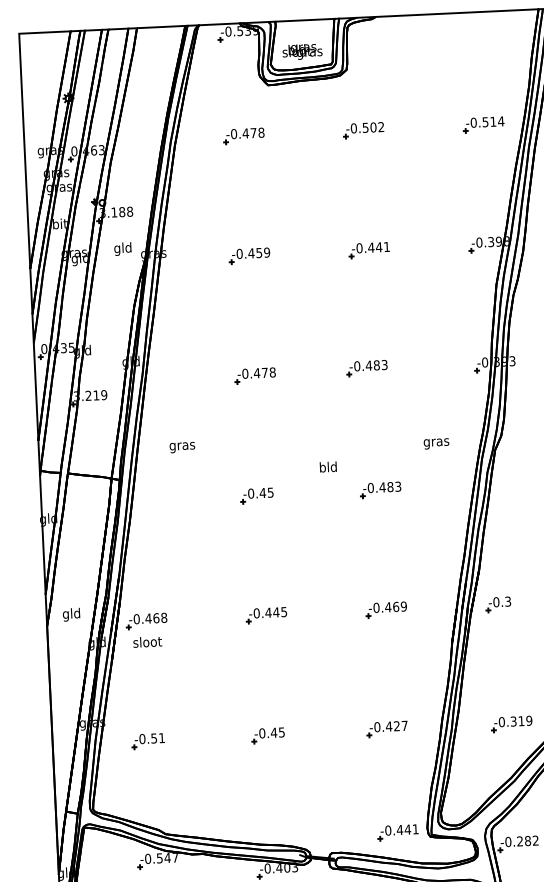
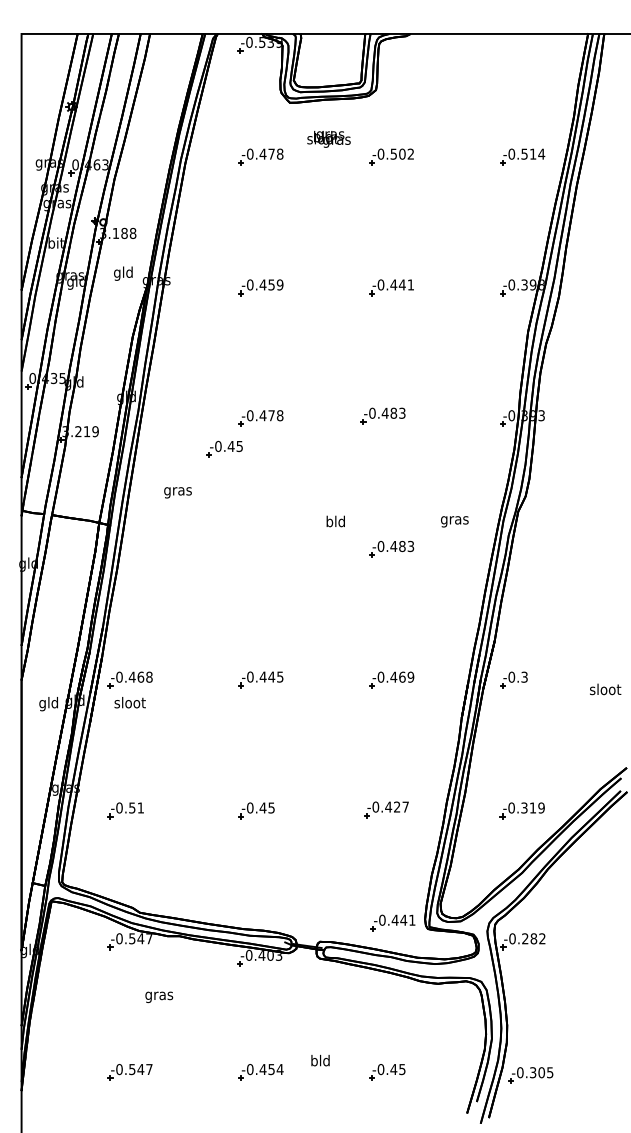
text: (302, 52) -> (328, 139), moved
text: (436, 443) -> (454, 521), moved
part: (256, 495) -> (224, 448), moved
text: (71, 615) -> (48, 704), moved

